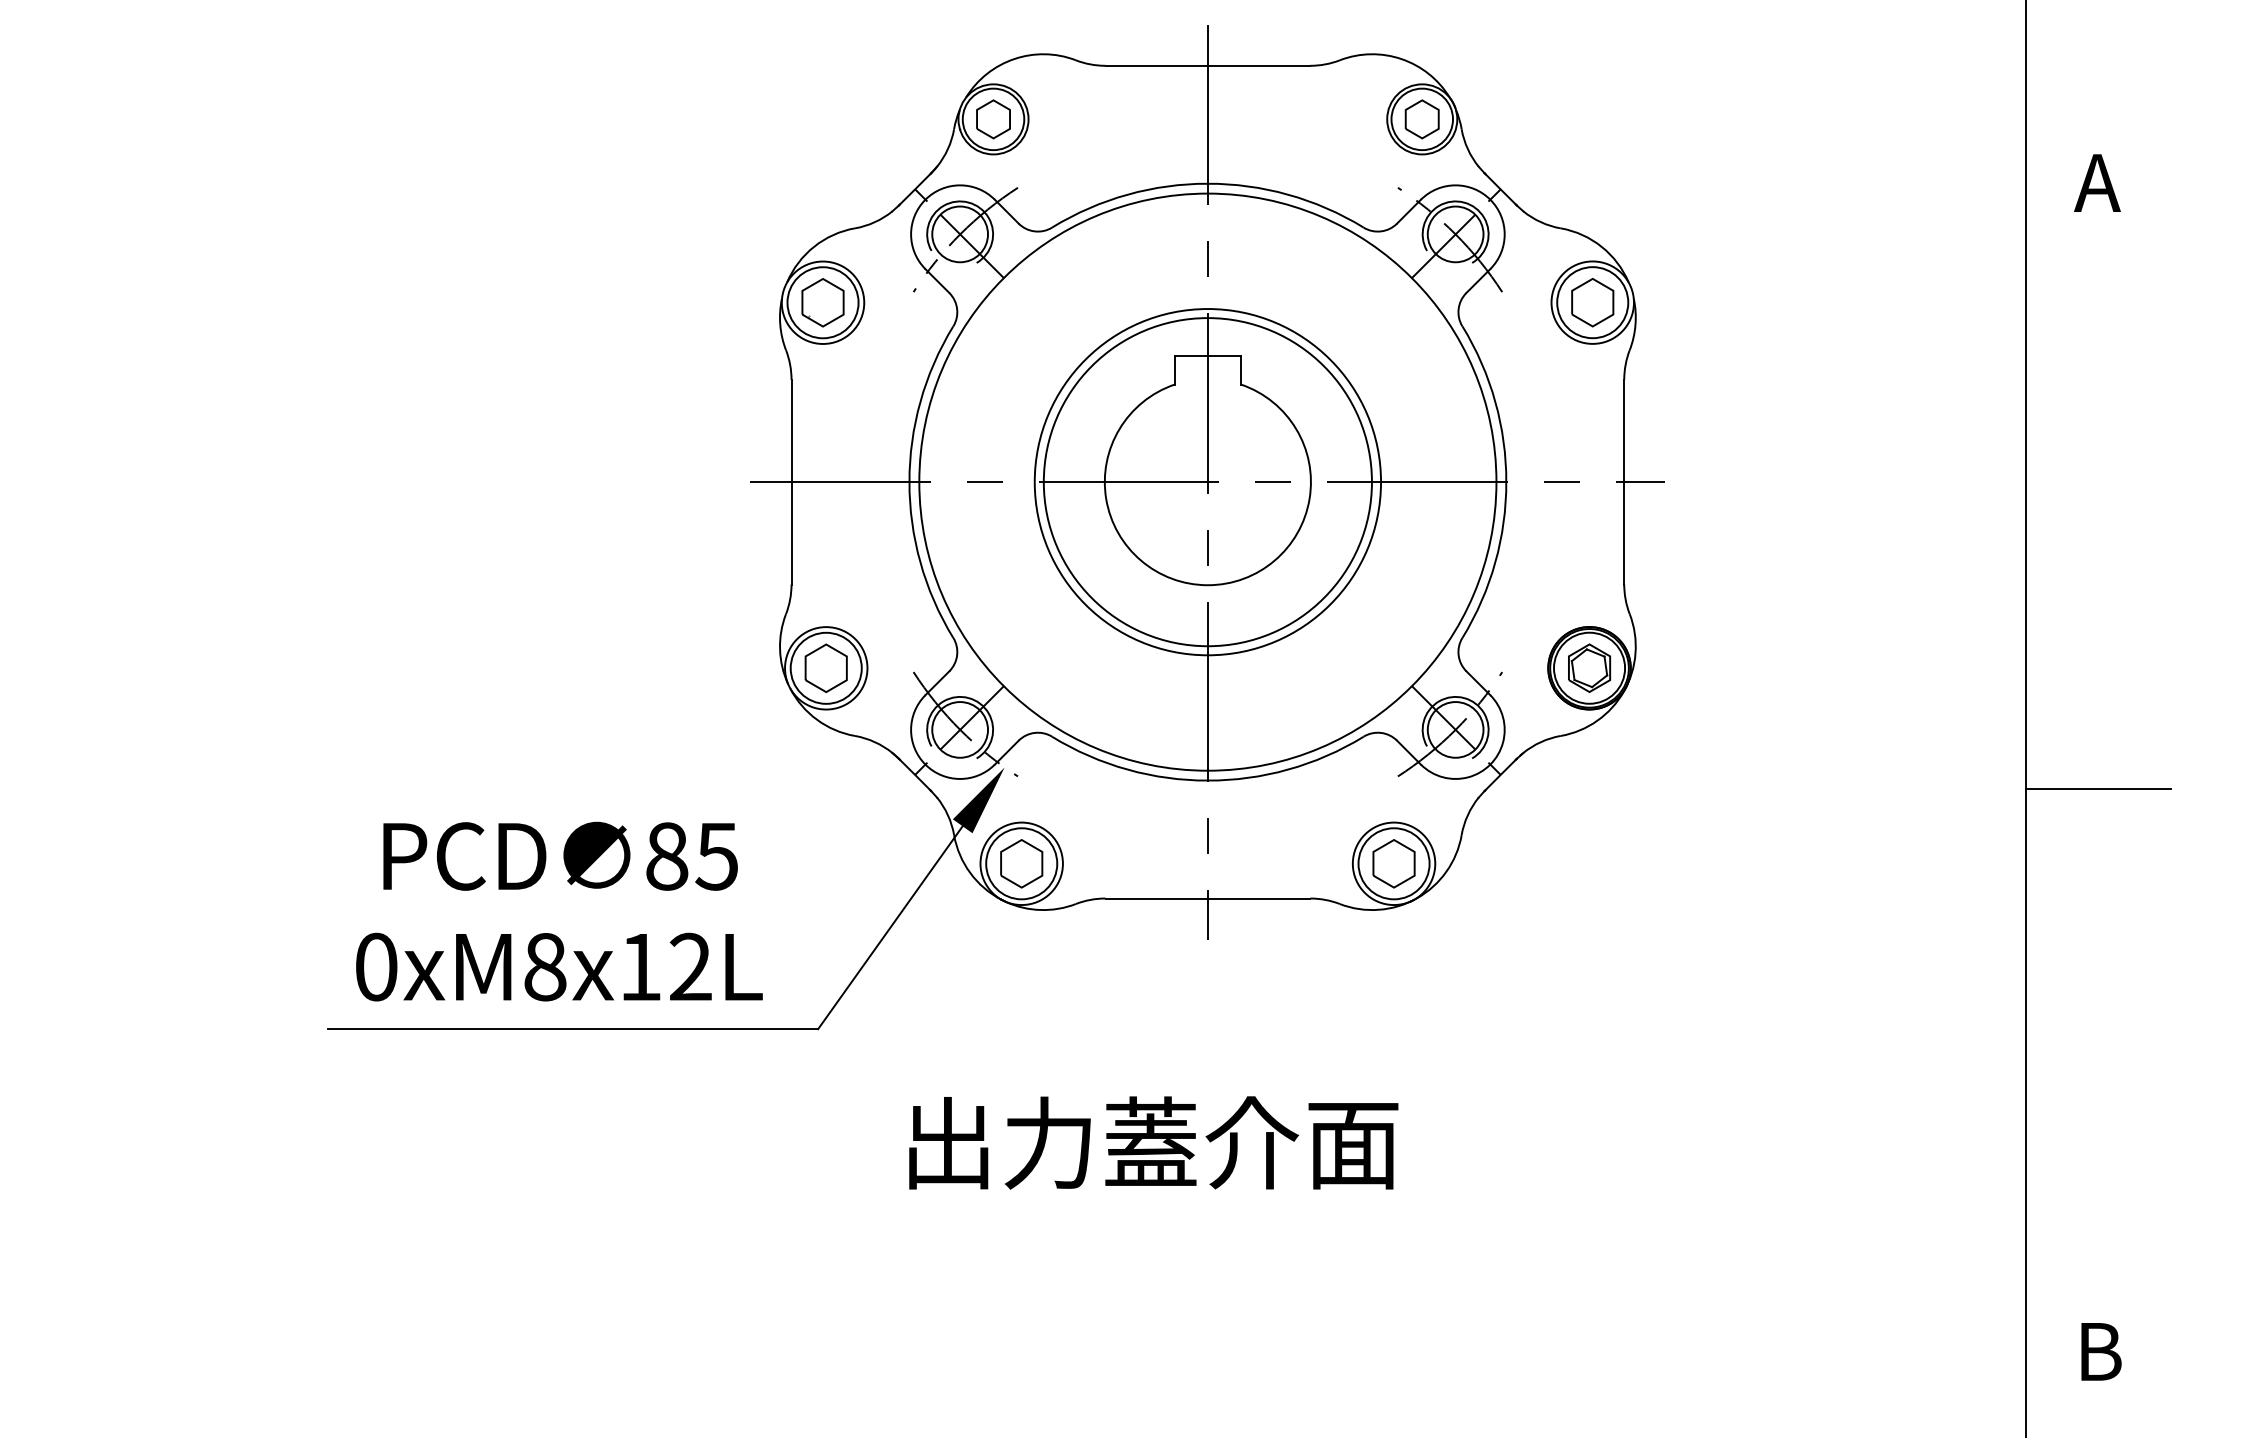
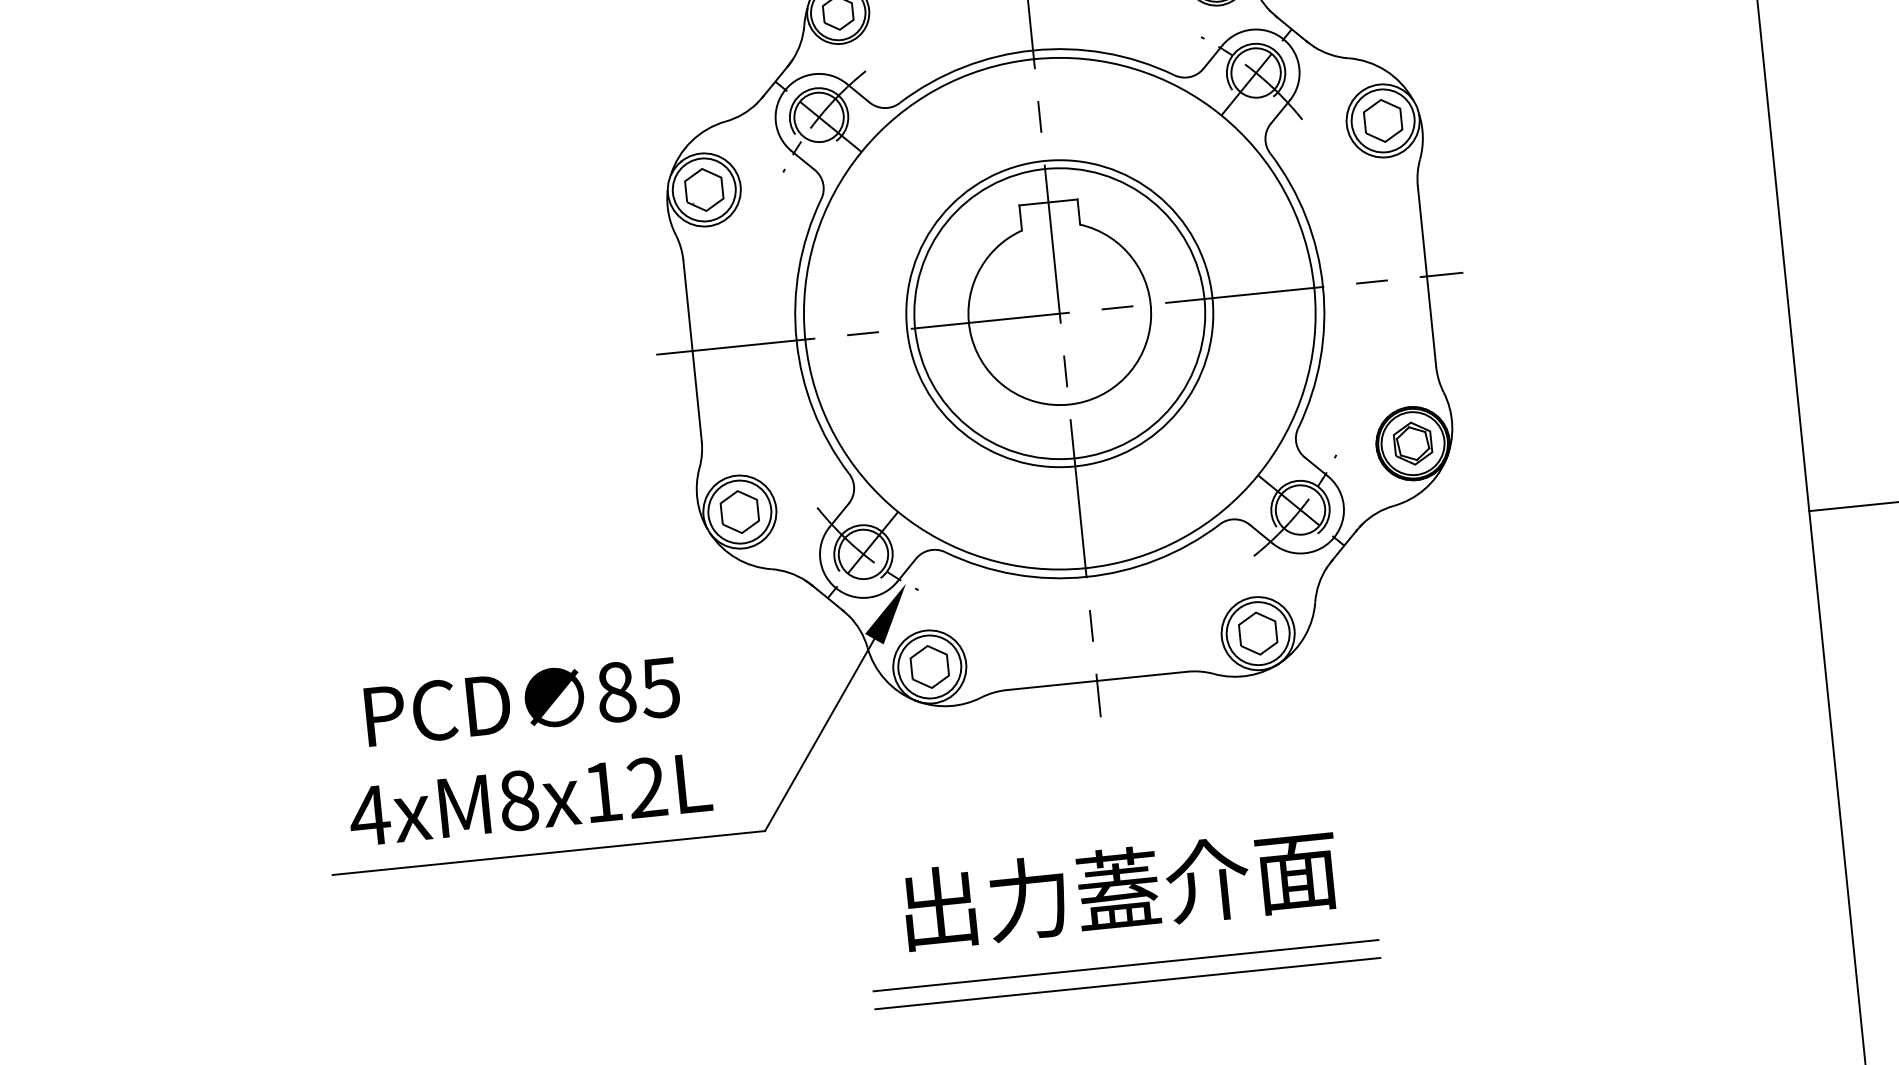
text: (375, 966) -> (369, 815), 0xM8x12L -> 4xM8x12L
text: (1153, 1142) -> (1120, 888), moved
line: (1207, 1221) -> (1125, 965), added
line: (1207, 1241) -> (1127, 983), added

